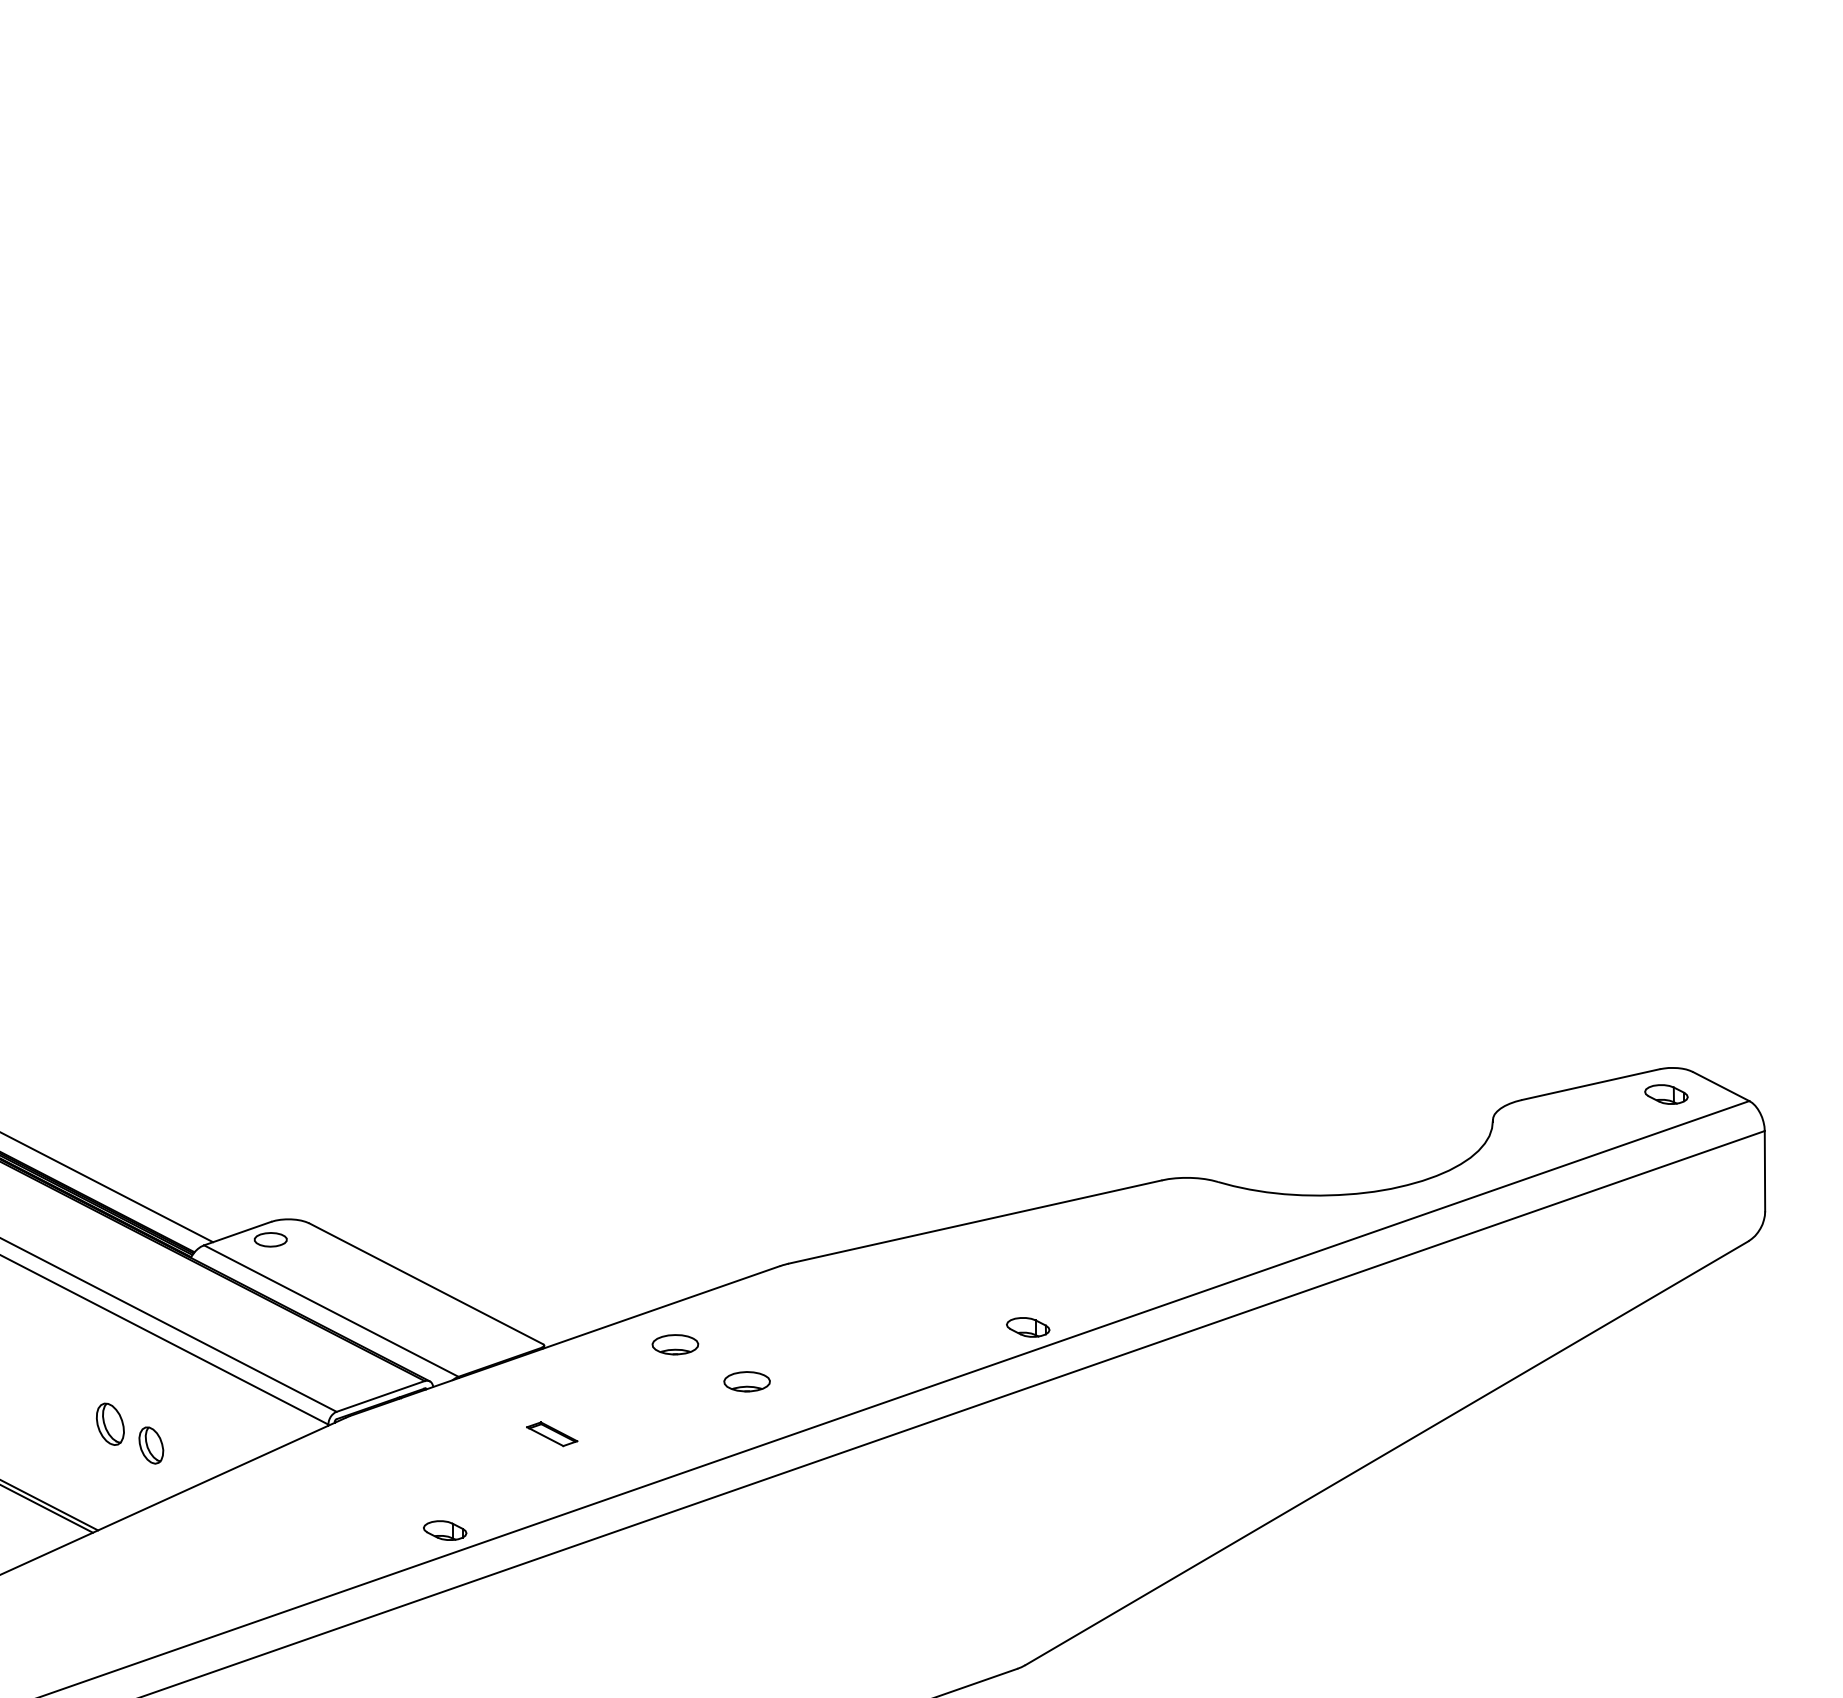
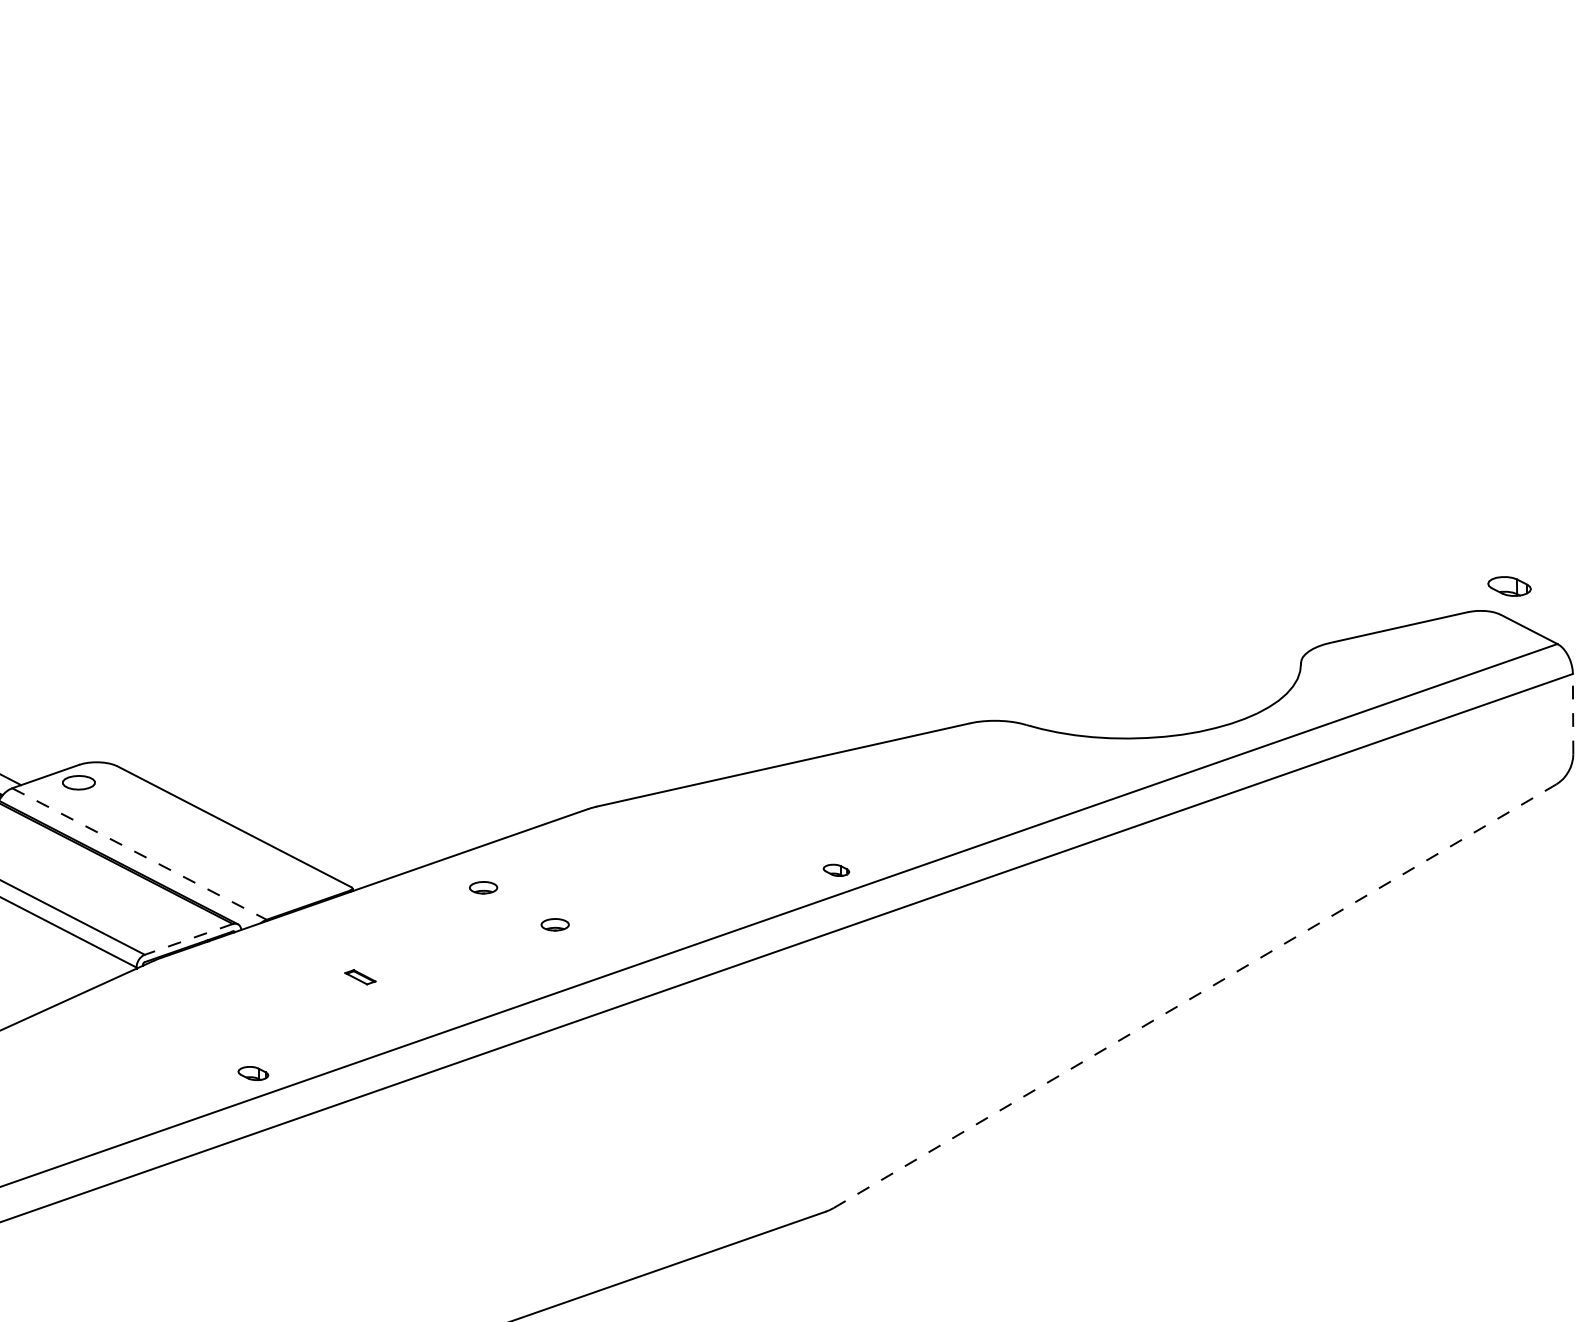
part: (1666, 1094) -> (1509, 586), moved
line: (1764, 1170) -> (1572, 713), solid -> dashed
line: (331, 1311) -> (139, 854), solid -> dashed
part: (1028, 1327) -> (836, 870), size x0.6
part: (675, 1344) -> (483, 887), size x0.6
part: (746, 1381) -> (554, 924), size x0.6
line: (380, 1396) -> (188, 939), solid -> dashed
part: (552, 1434) -> (360, 977), size x0.6
line: (1387, 1453) -> (1195, 996), solid -> dashed
part: (445, 1530) -> (253, 1073), size x0.7

